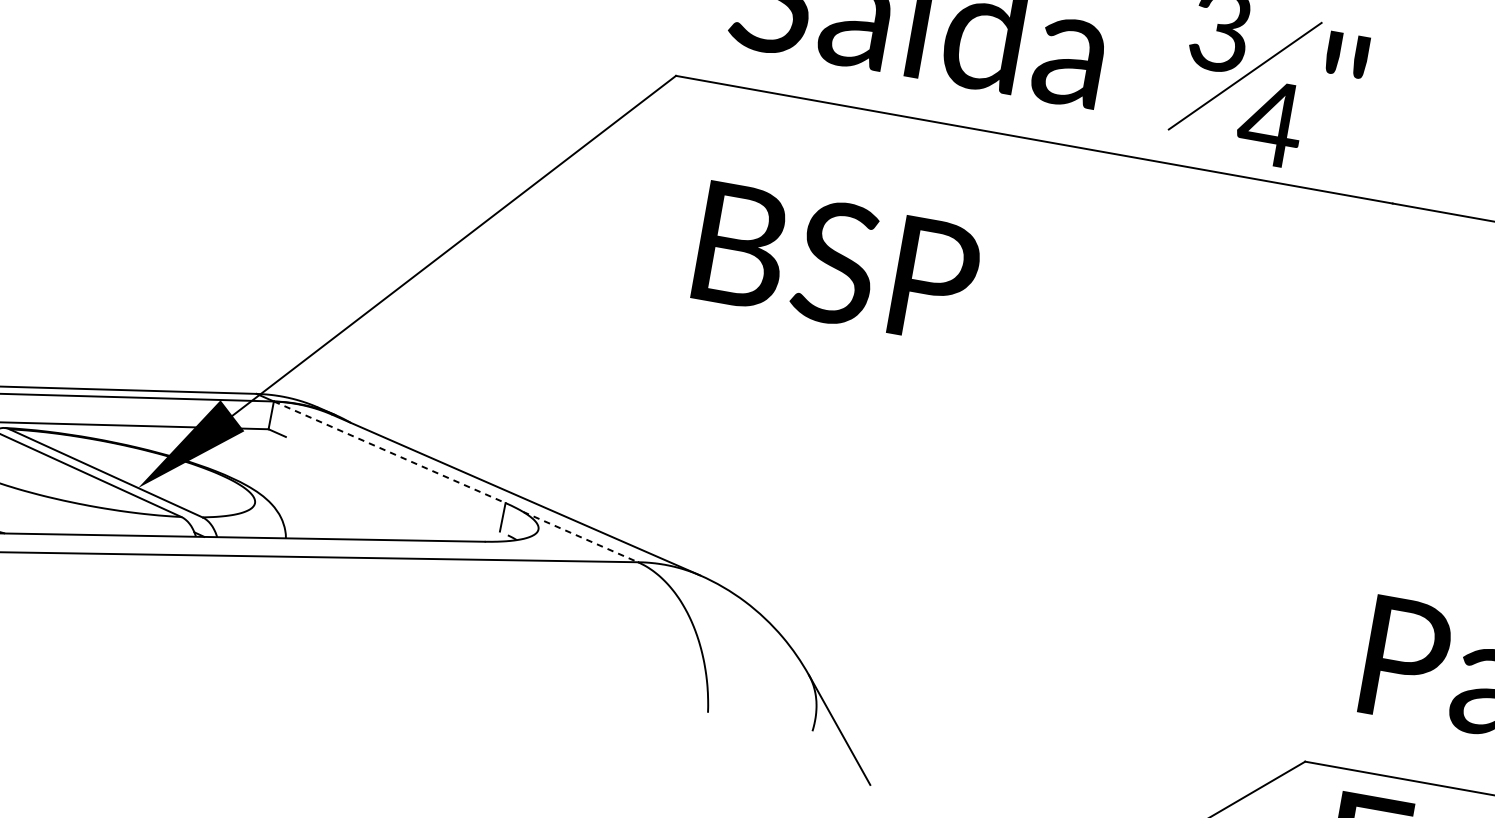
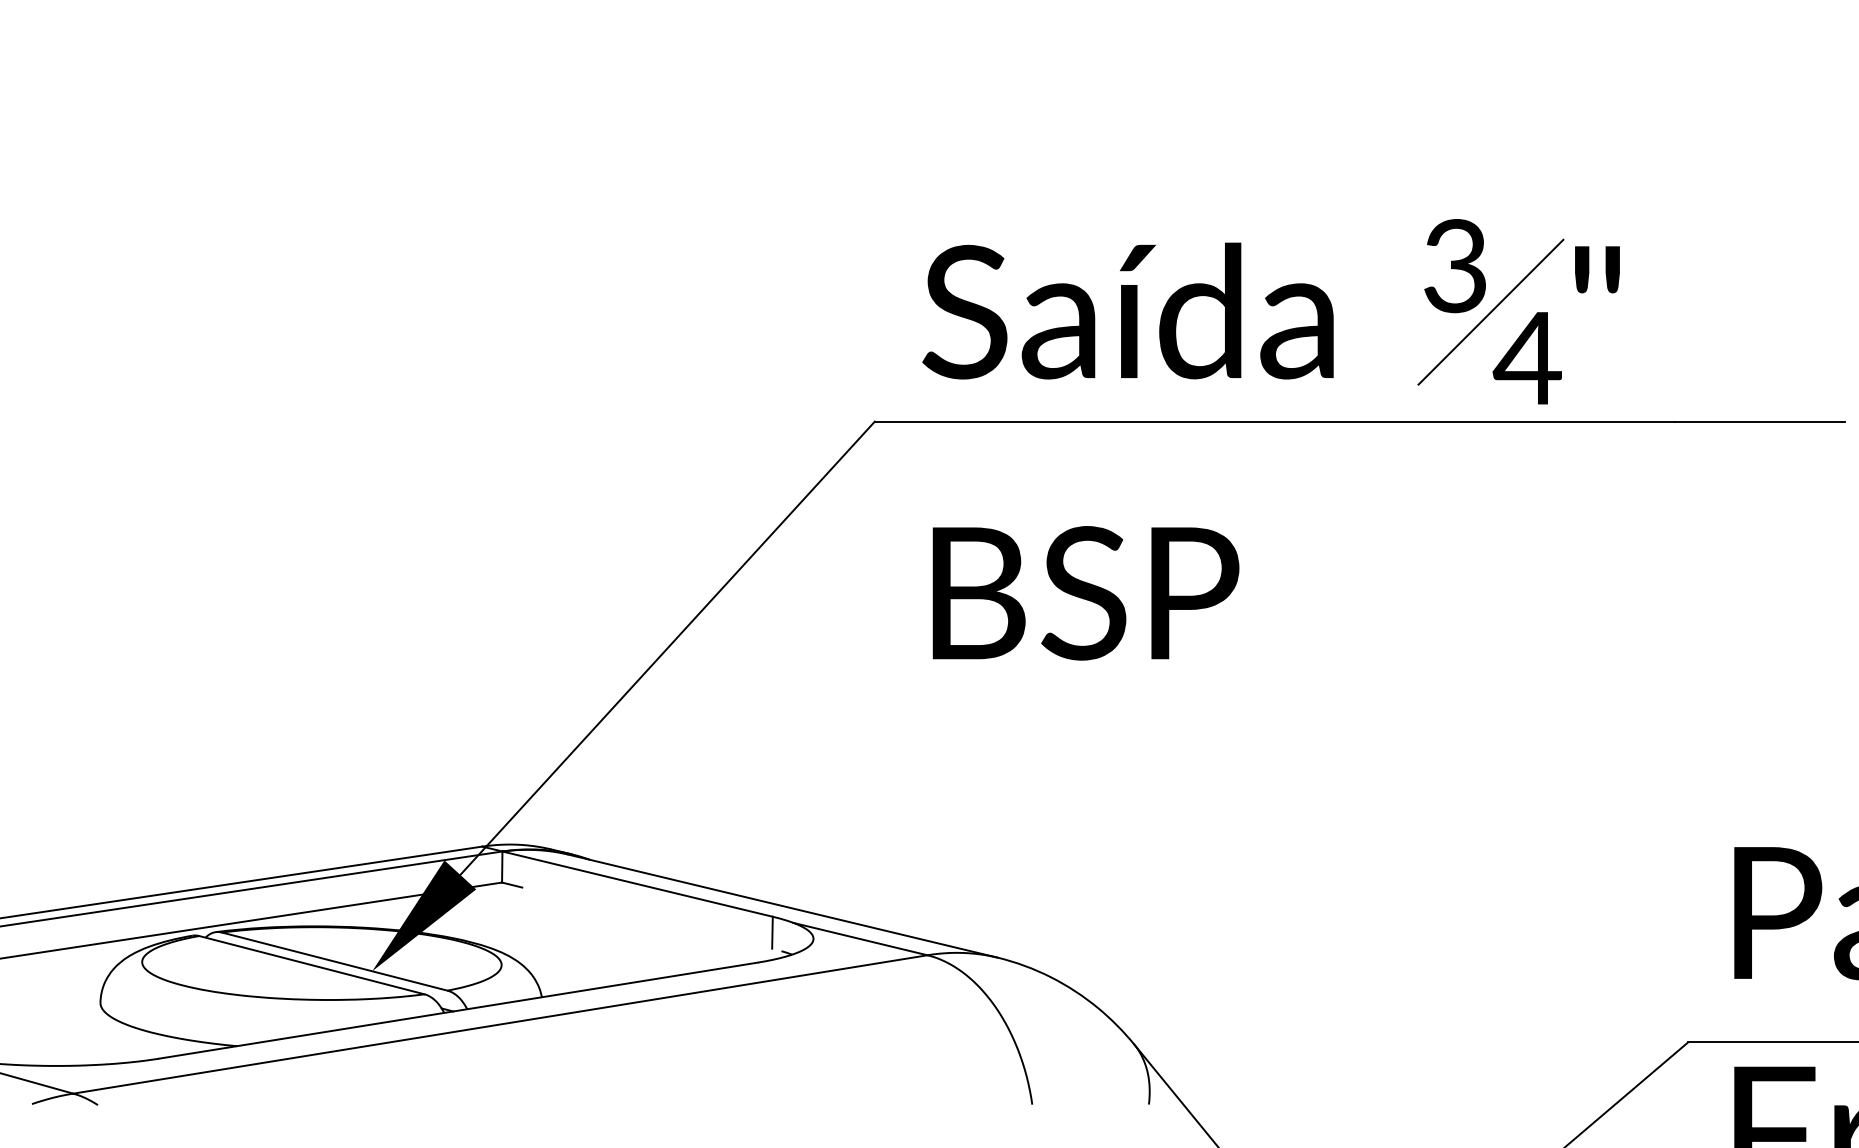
line: (390, 452) -> (638, 884), dashed -> solid
line: (580, 537) -> (860, 939), dashed -> solid

